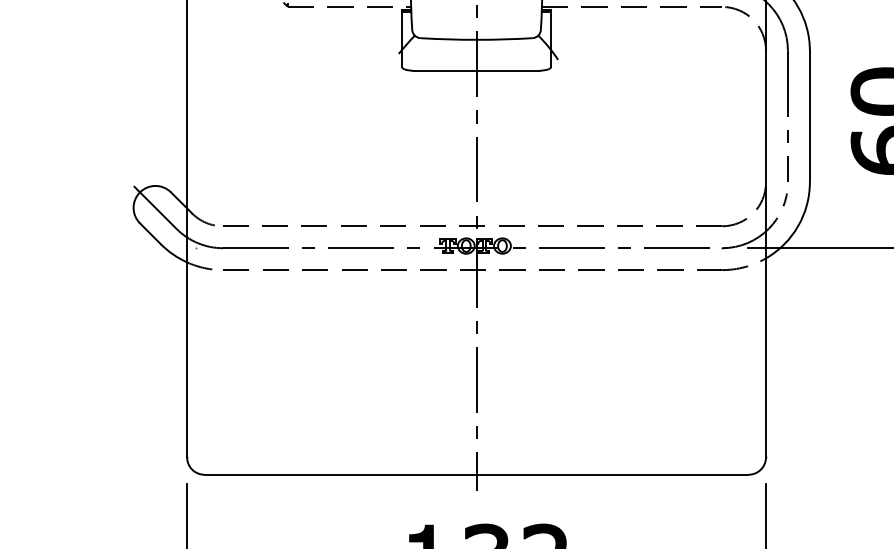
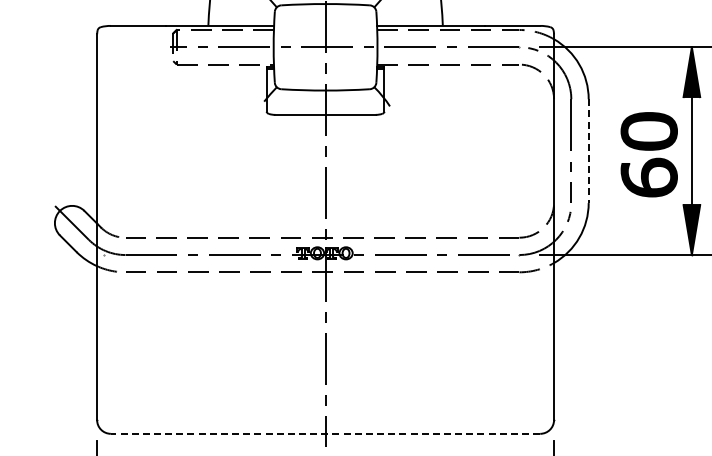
line: (809, 117) -> (588, 151), solid -> dashed
line: (476, 474) -> (325, 433), solid -> dashed

